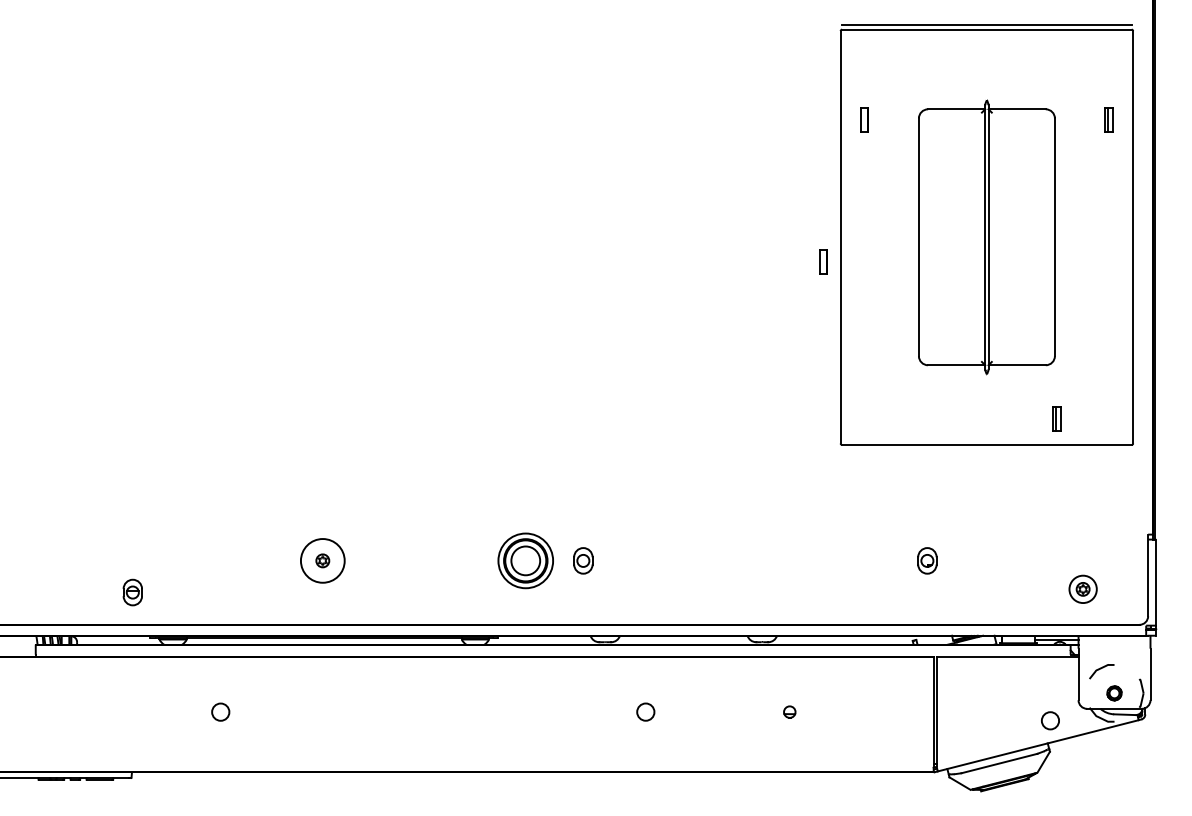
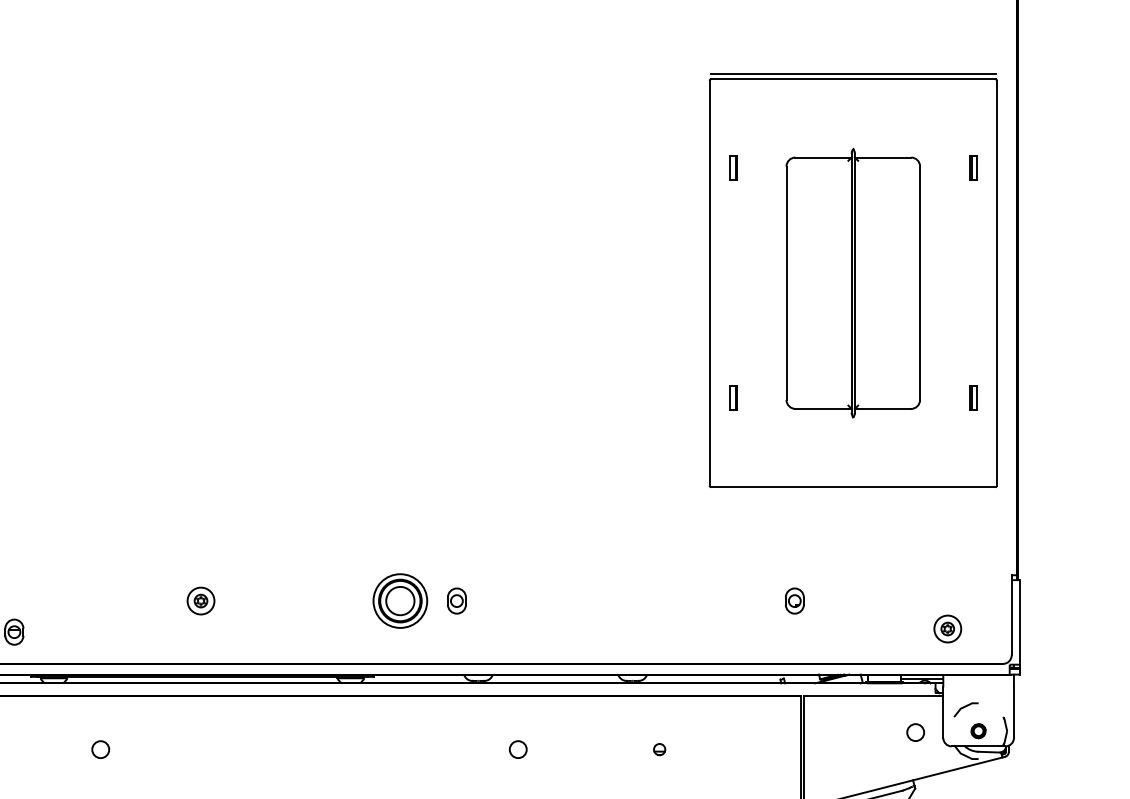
part: (823, 261) -> (733, 397), moved
part: (1056, 418) -> (972, 397), moved
circle: (322, 560) -> (200, 600), size x0.62
circle: (1050, 720) -> (915, 732), moved

